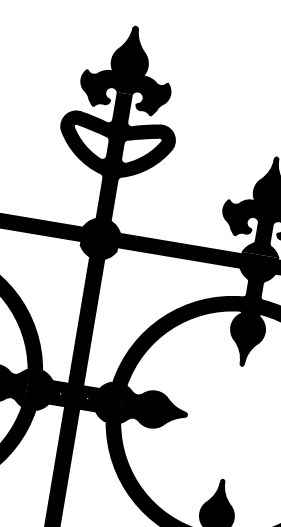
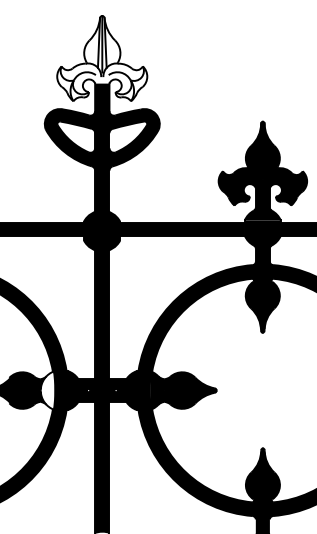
fill: (129, 68) -> (102, 58), removed
fill: (20, 387) -> (47, 390), removed

